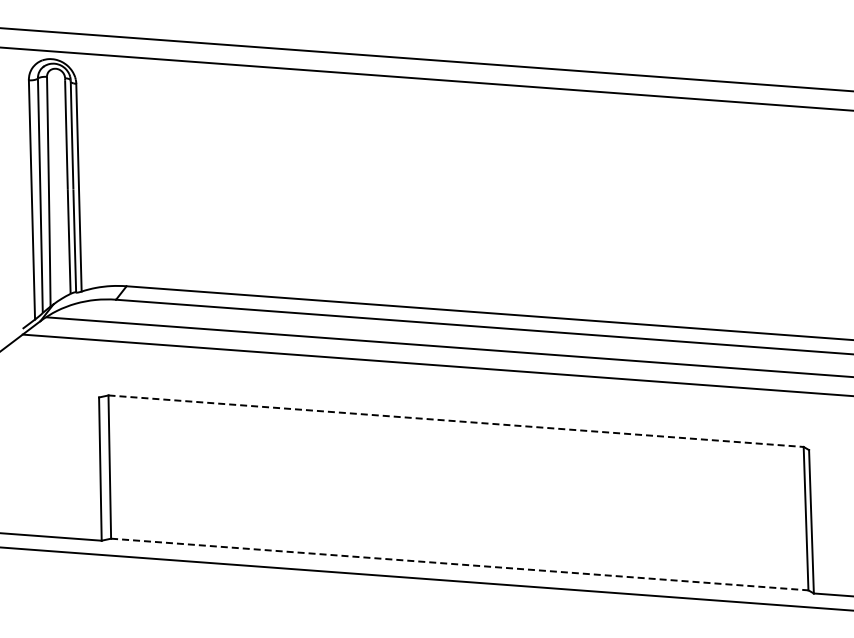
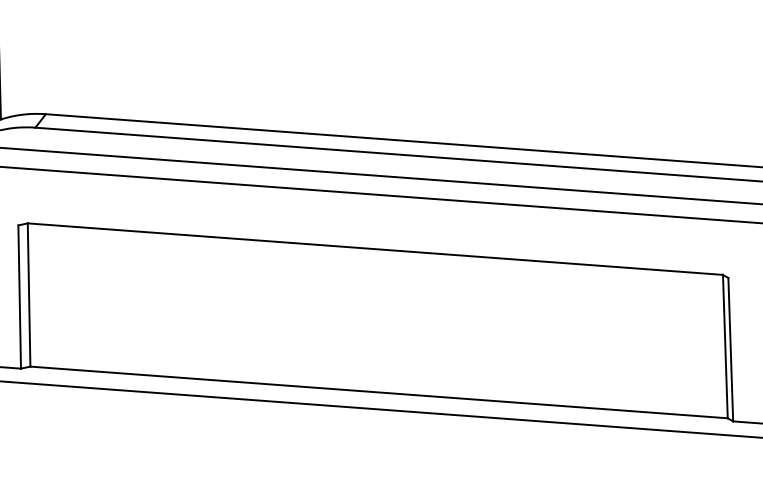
line: (456, 421) -> (375, 249), dashed -> solid
line: (459, 564) -> (378, 392), dashed -> solid

